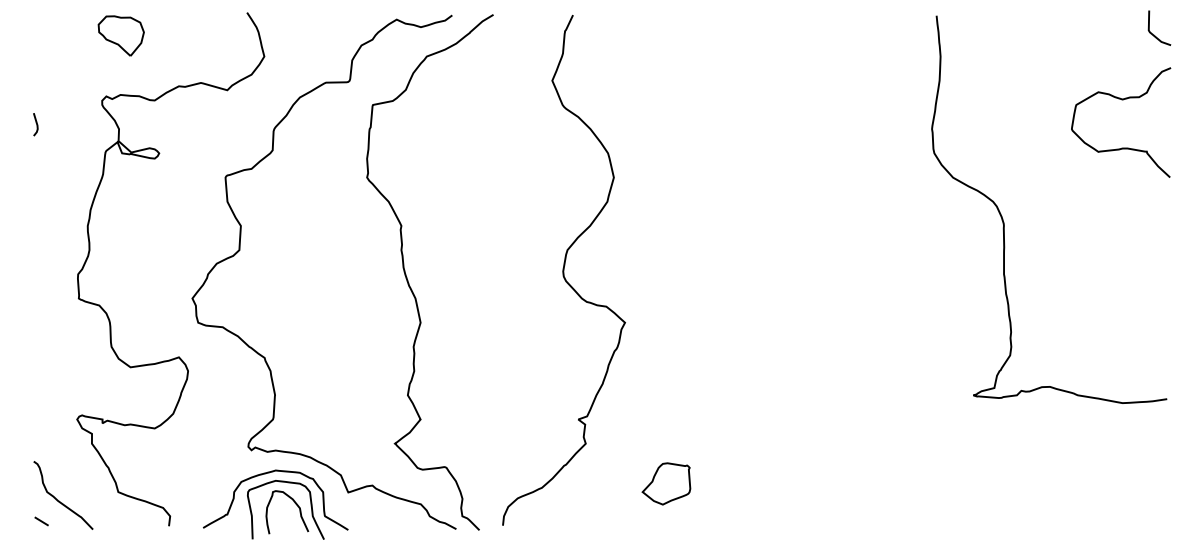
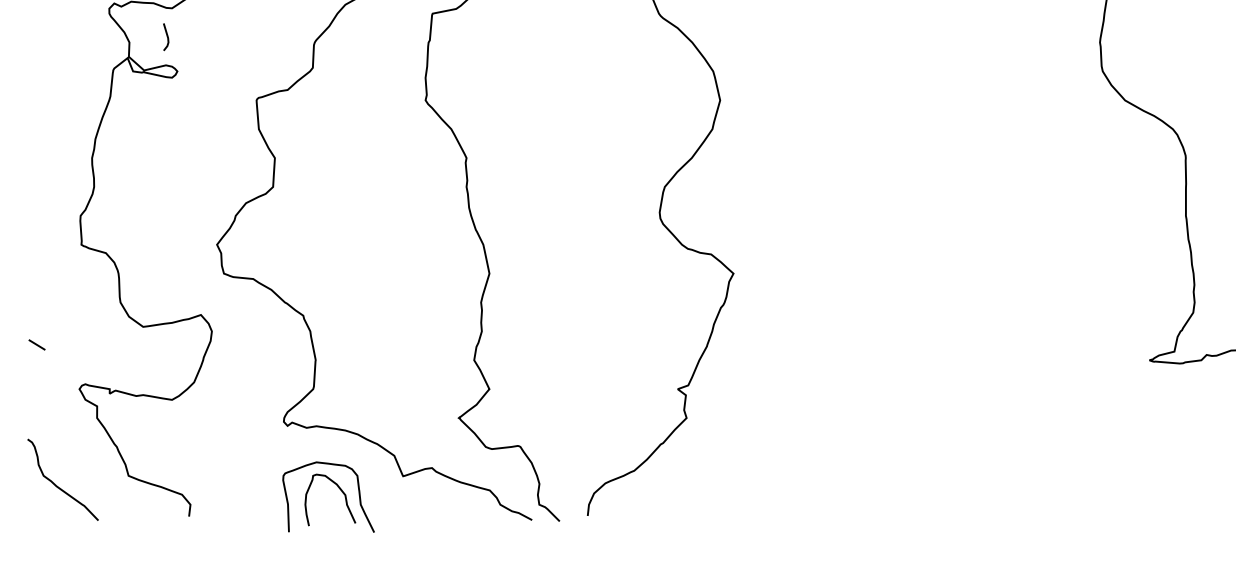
line: (36, 124) -> (166, 36), moved
curve: (269, 473) -> (309, 453), removed
part: (666, 483) -> (782, 465), removed
line: (41, 521) -> (36, 344), moved

